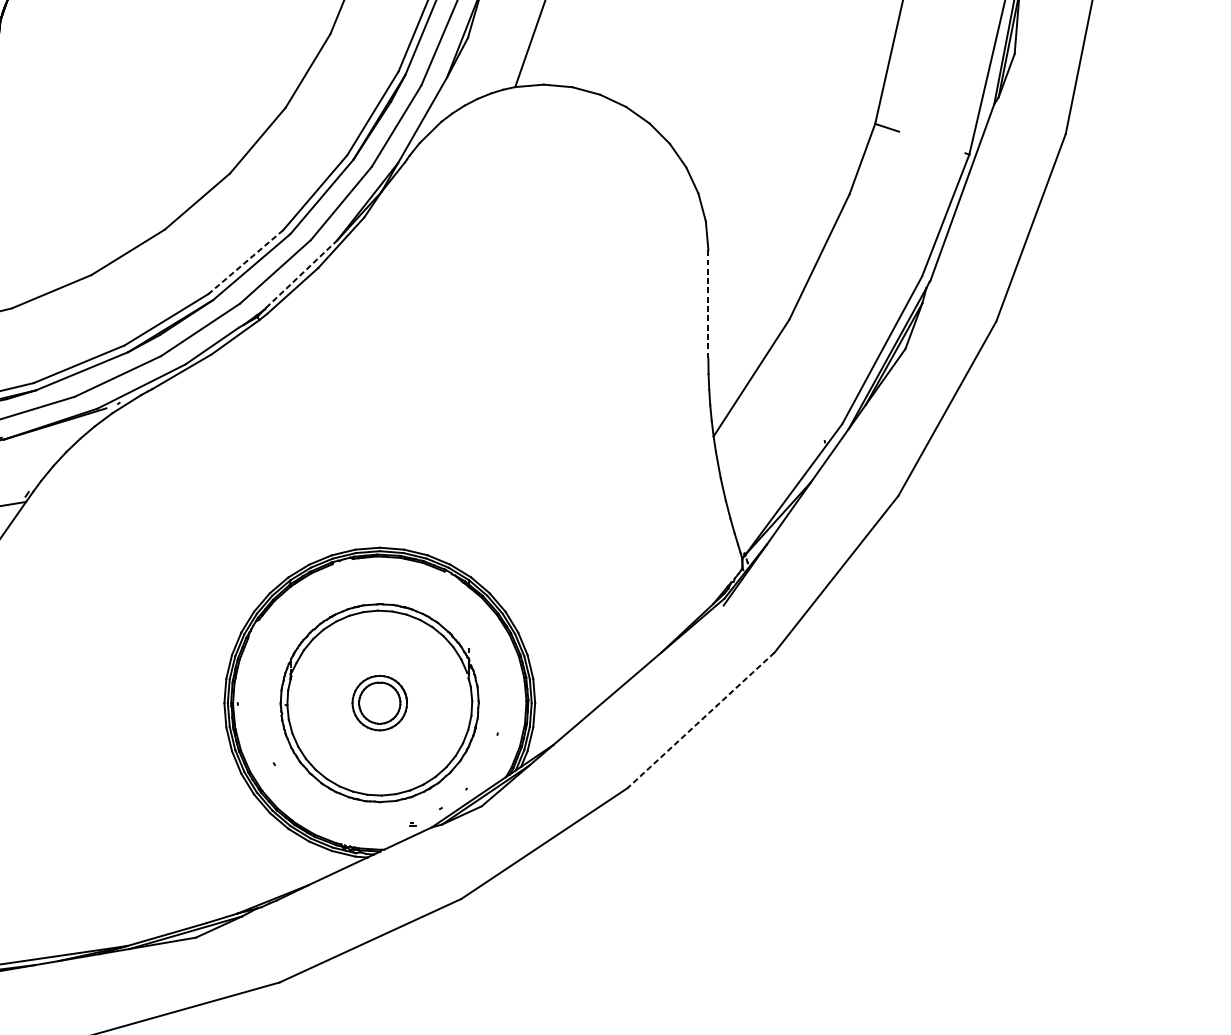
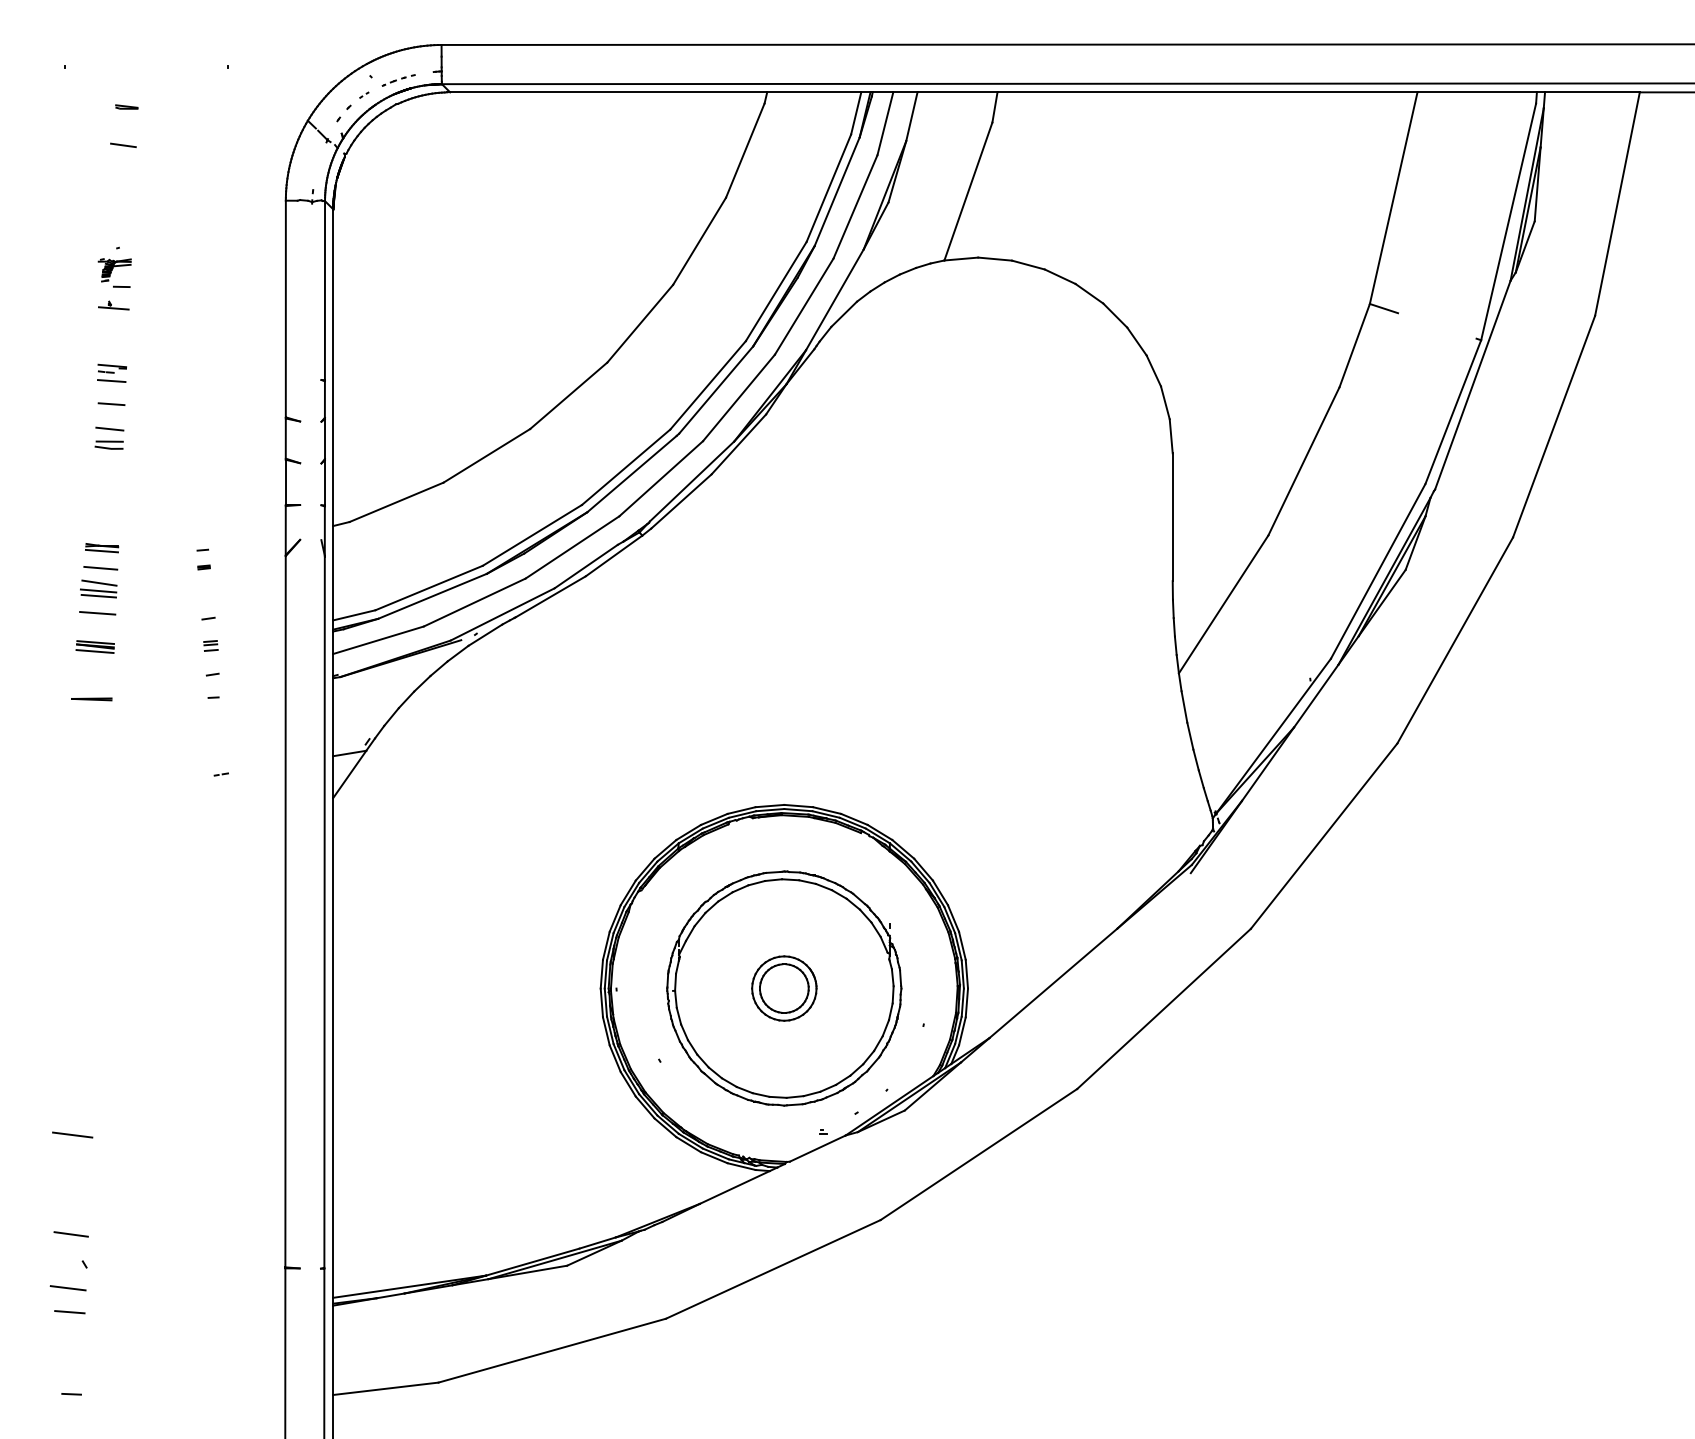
line: (245, 262) -> (625, 467), dashed -> solid
line: (302, 274) -> (692, 481), dashed -> solid
line: (708, 304) -> (1172, 517), dashed -> solid
line: (700, 720) -> (1163, 1009), dashed -> solid

